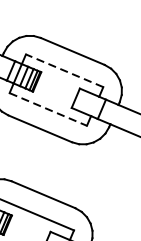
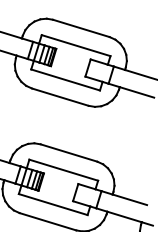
line: (65, 70) -> (76, 45), dashed -> solid
line: (48, 108) -> (65, 79), dashed -> solid

